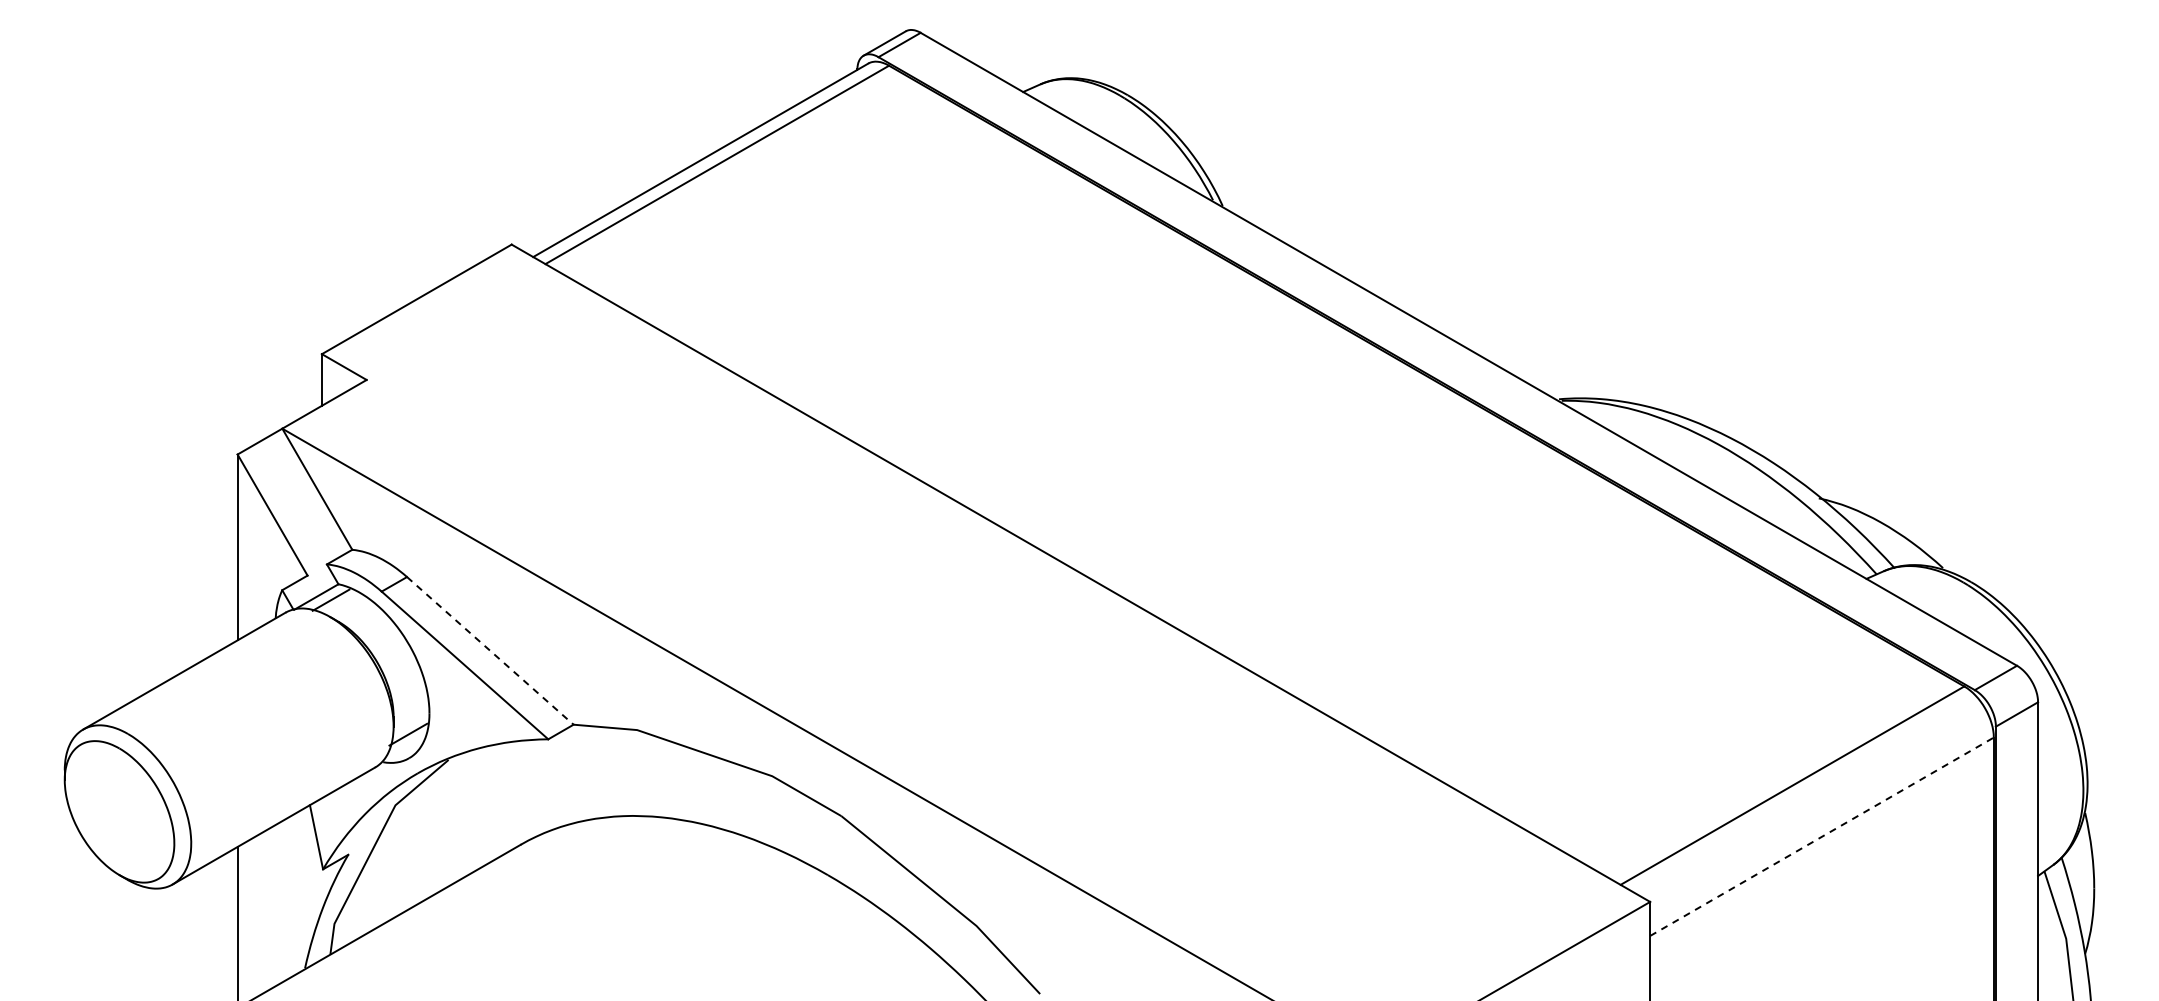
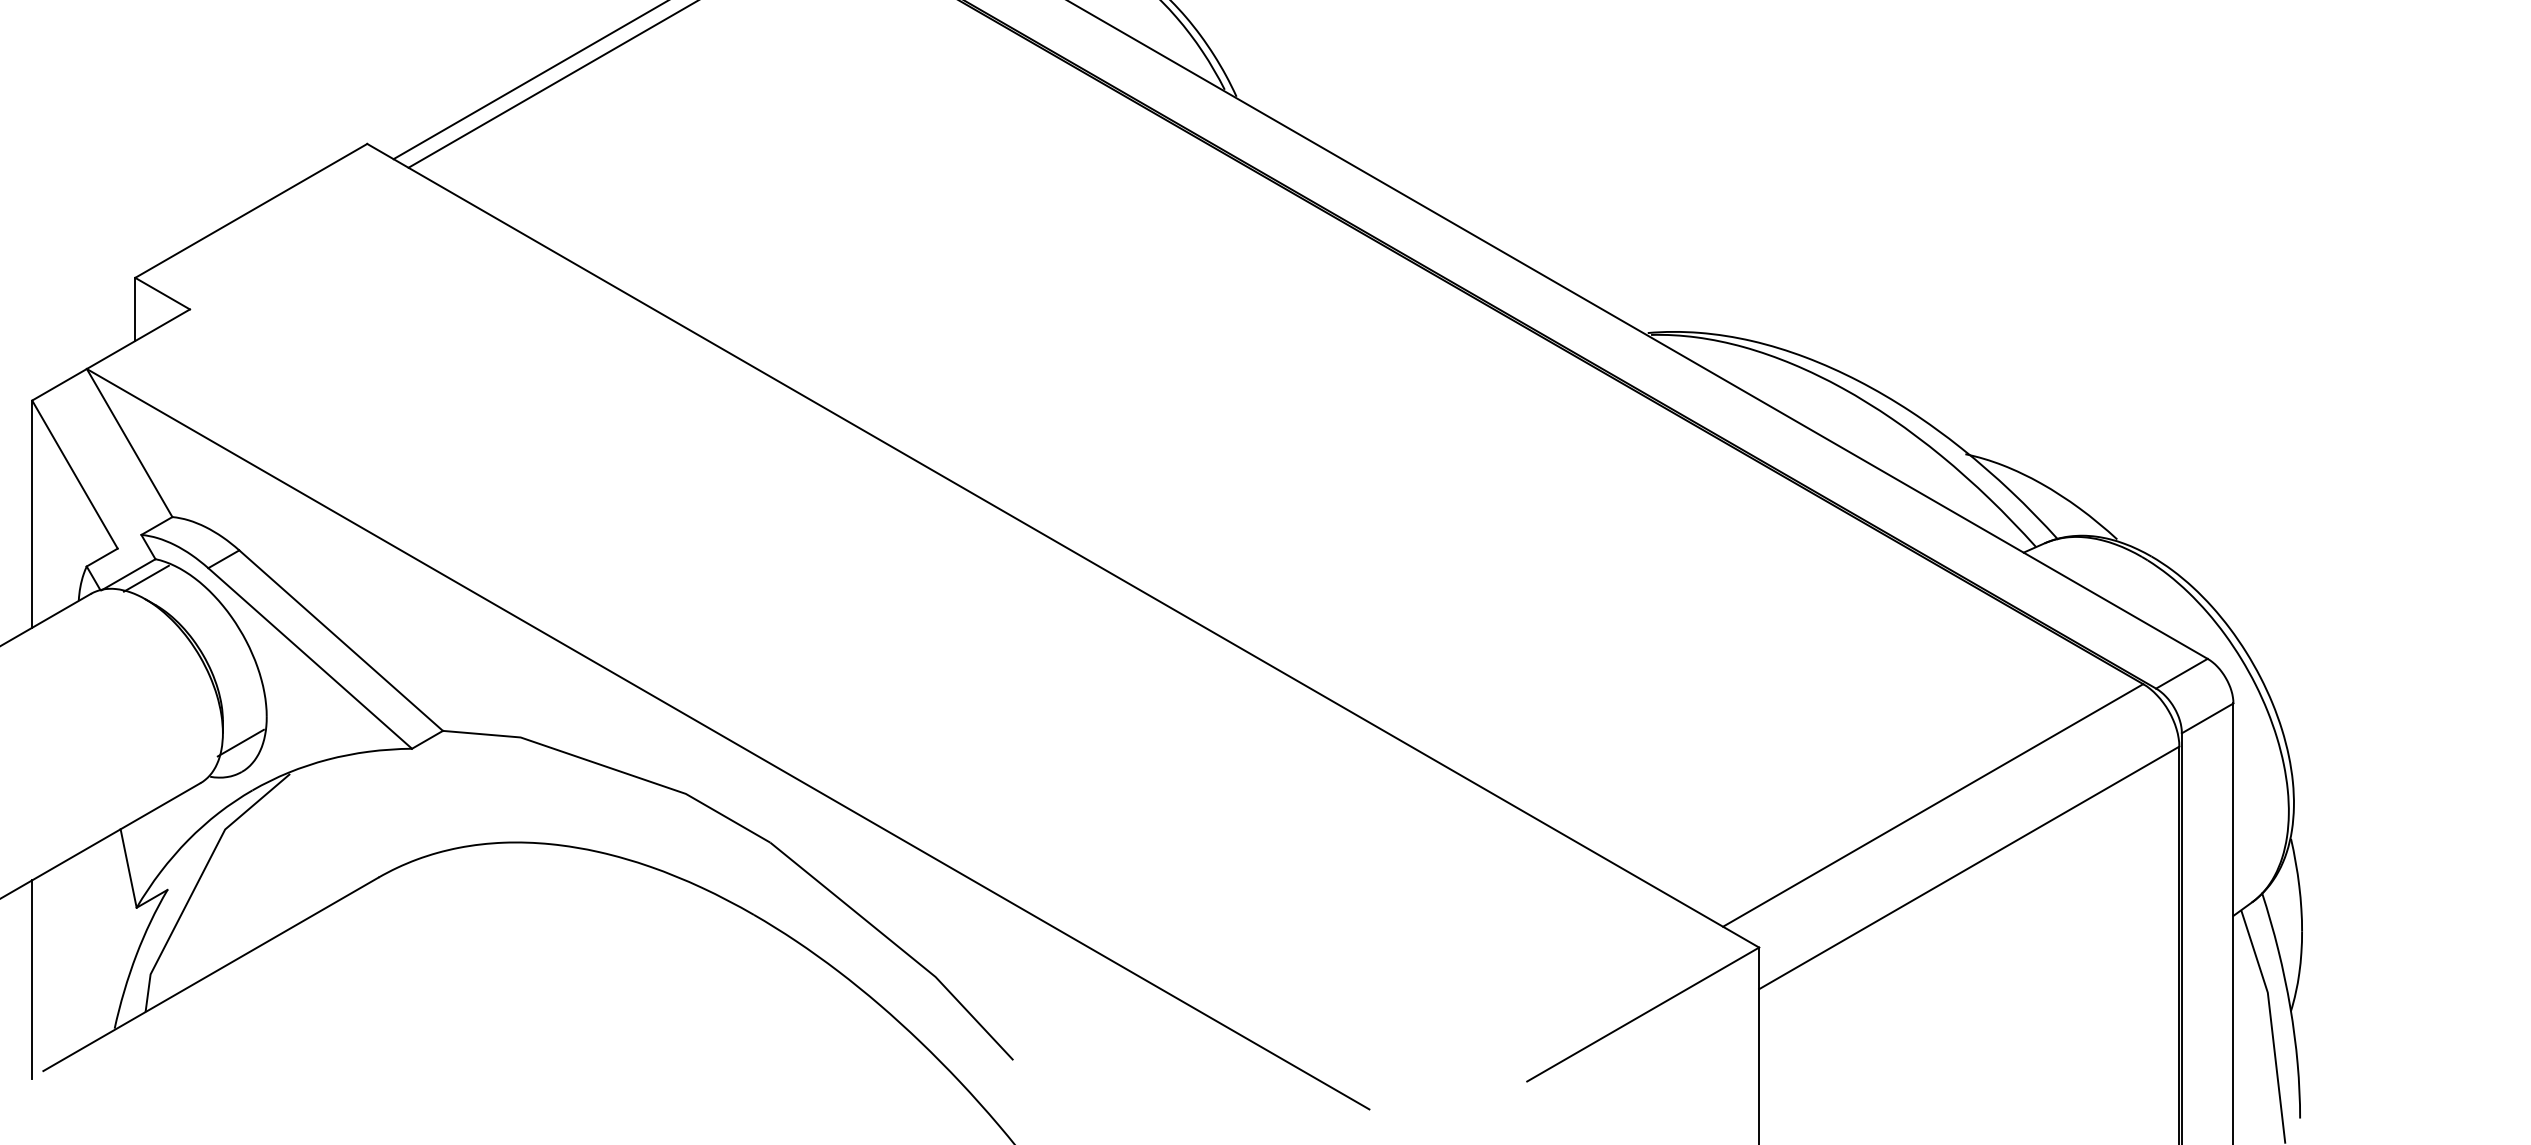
line: (490, 651) -> (341, 641), dashed -> solid
line: (1822, 836) -> (1969, 867), dashed -> solid

